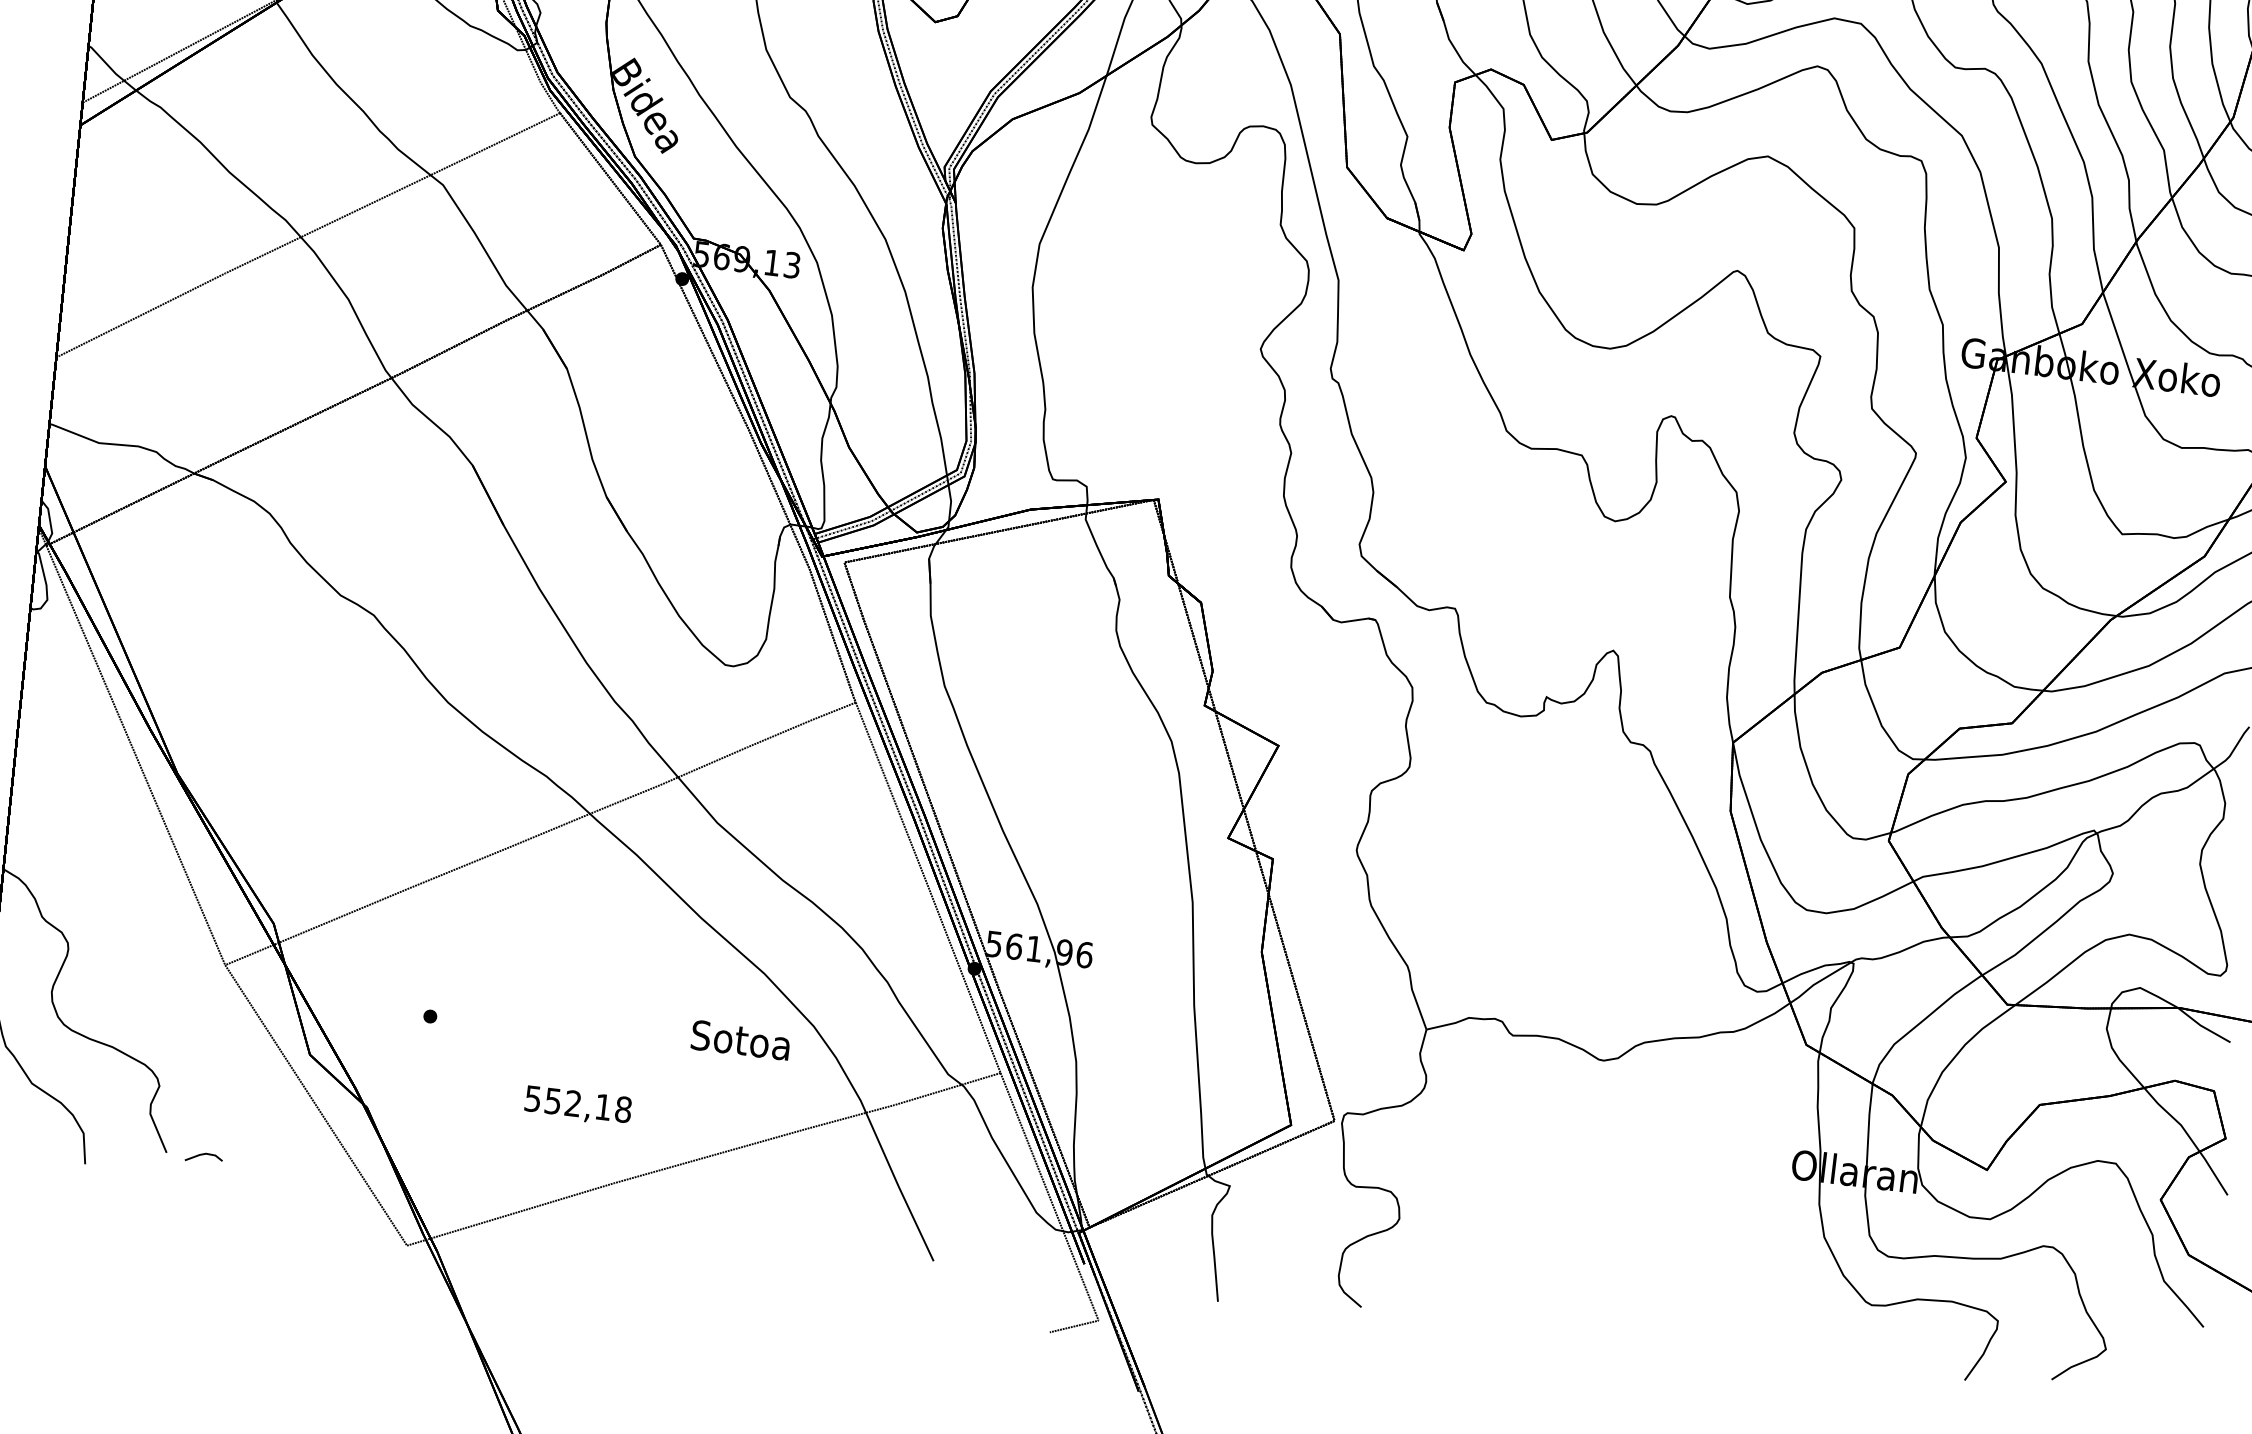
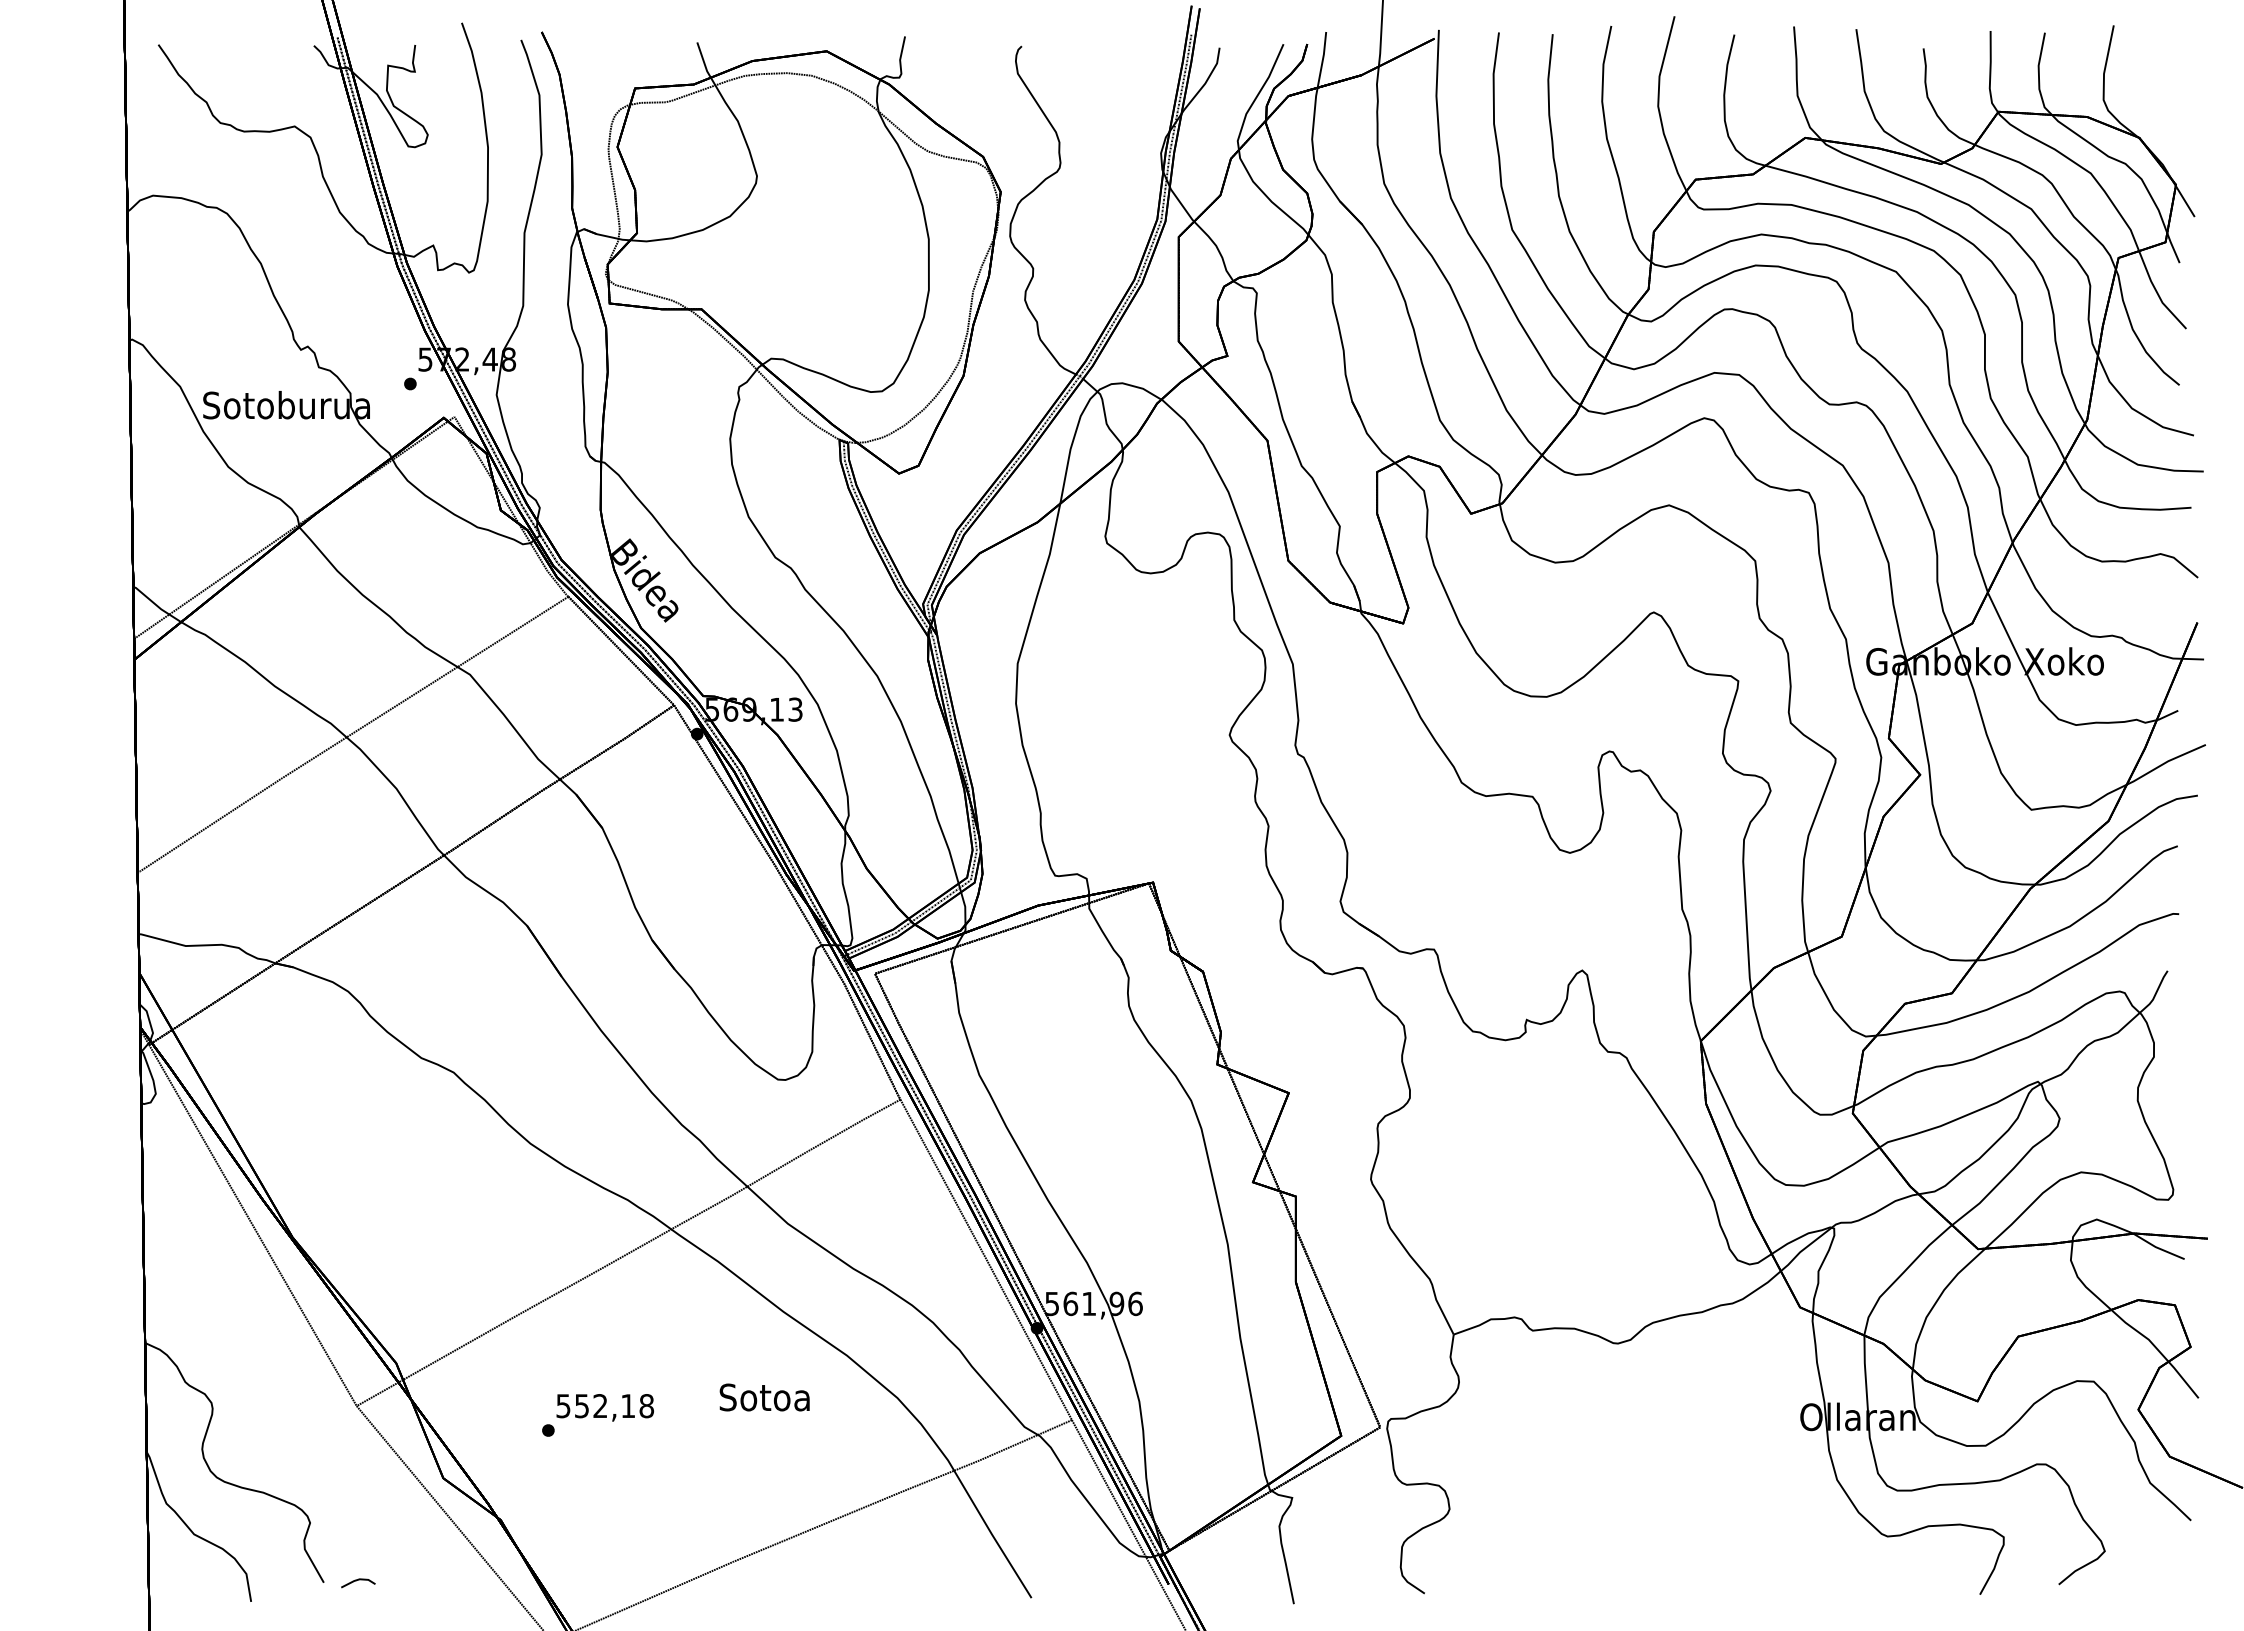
text: (740, 1040) -> (764, 1397), moved
text: (577, 1105) -> (604, 1407), moved

